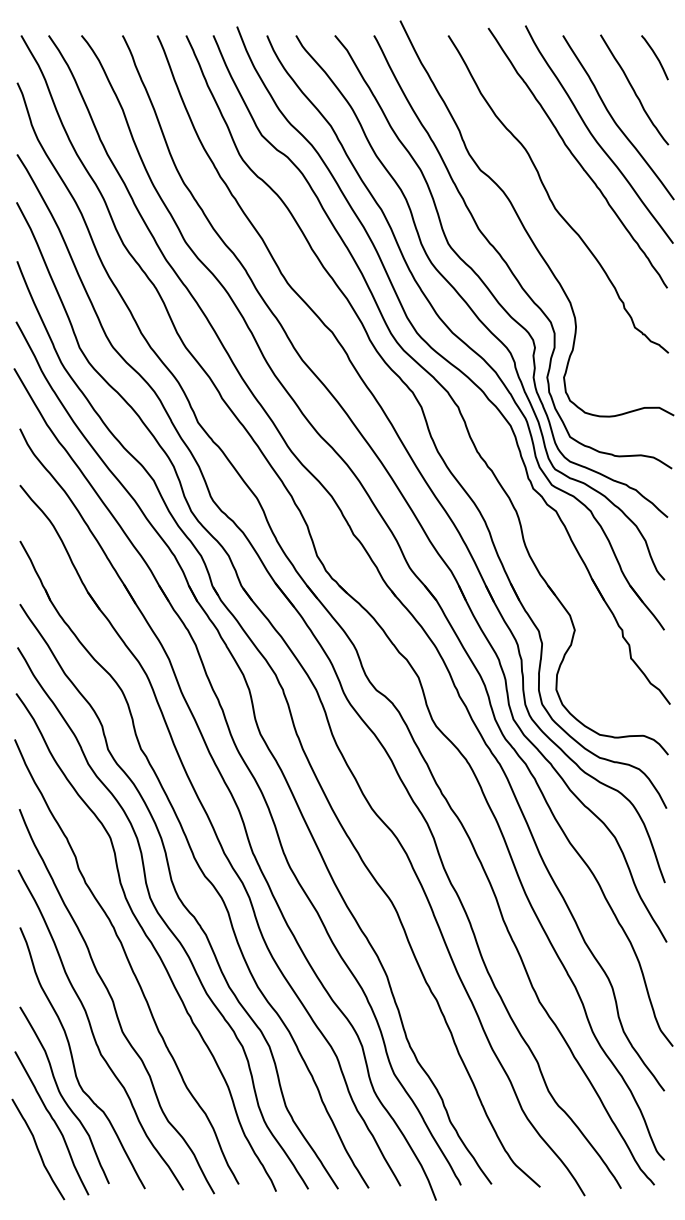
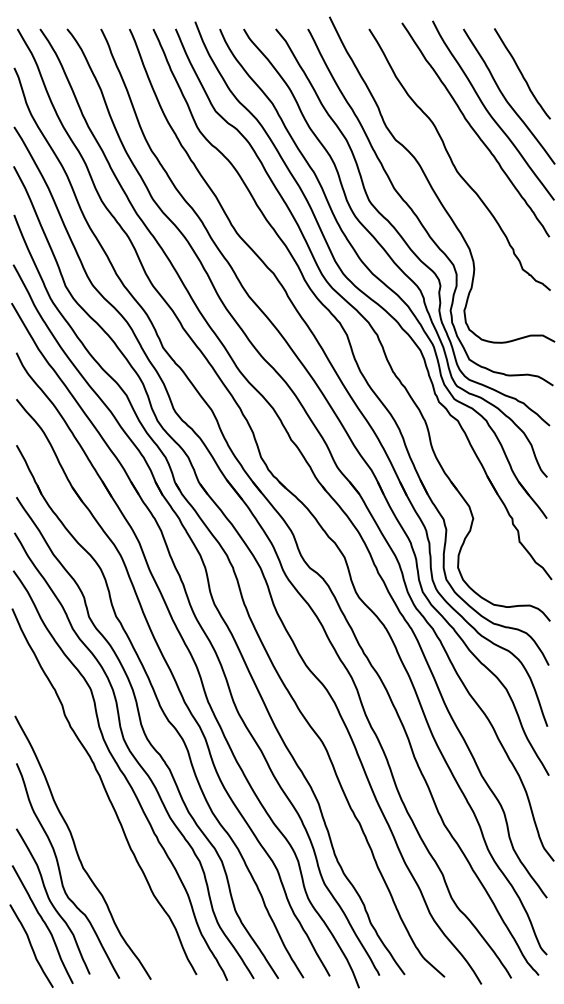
curve: (654, 55) -> (538, 45), removed
curve: (114, 1001) -> (94, 824), removed

